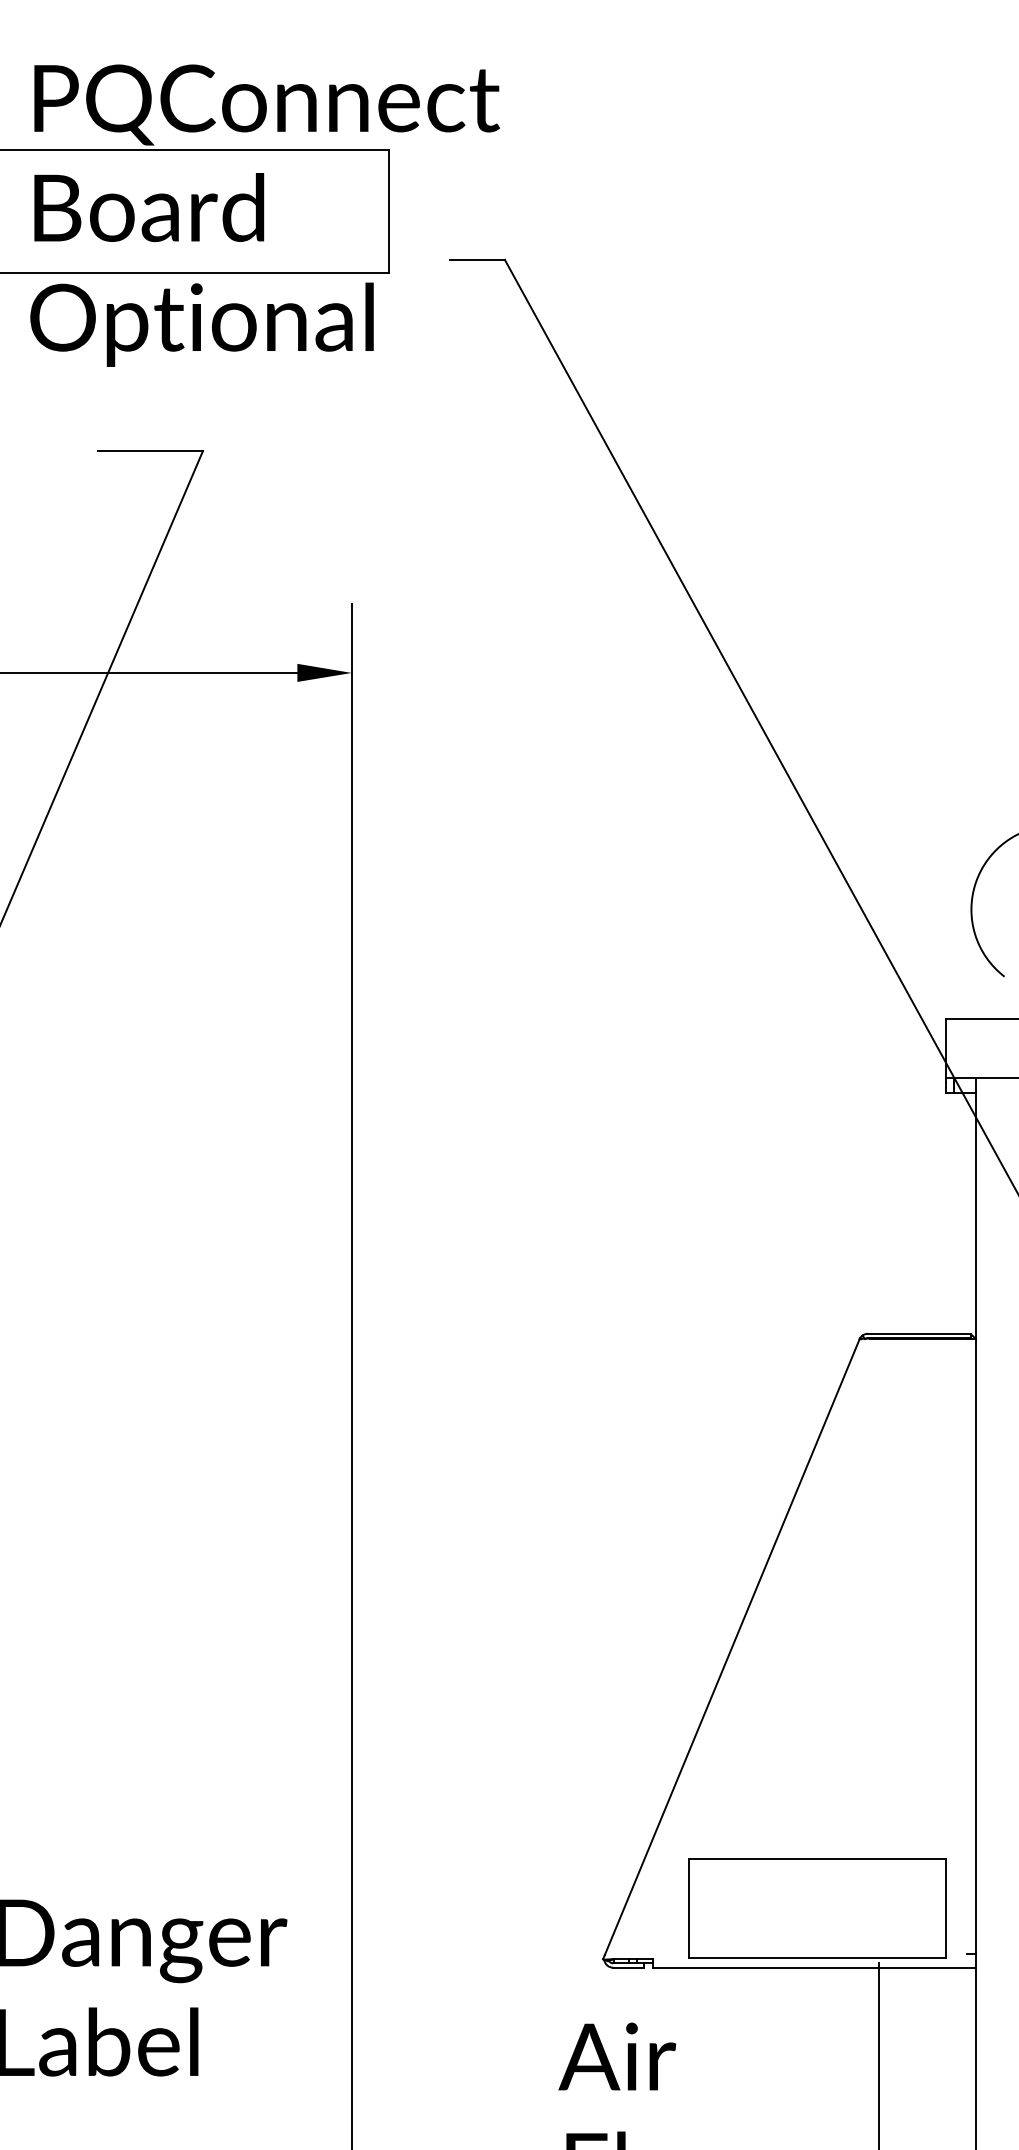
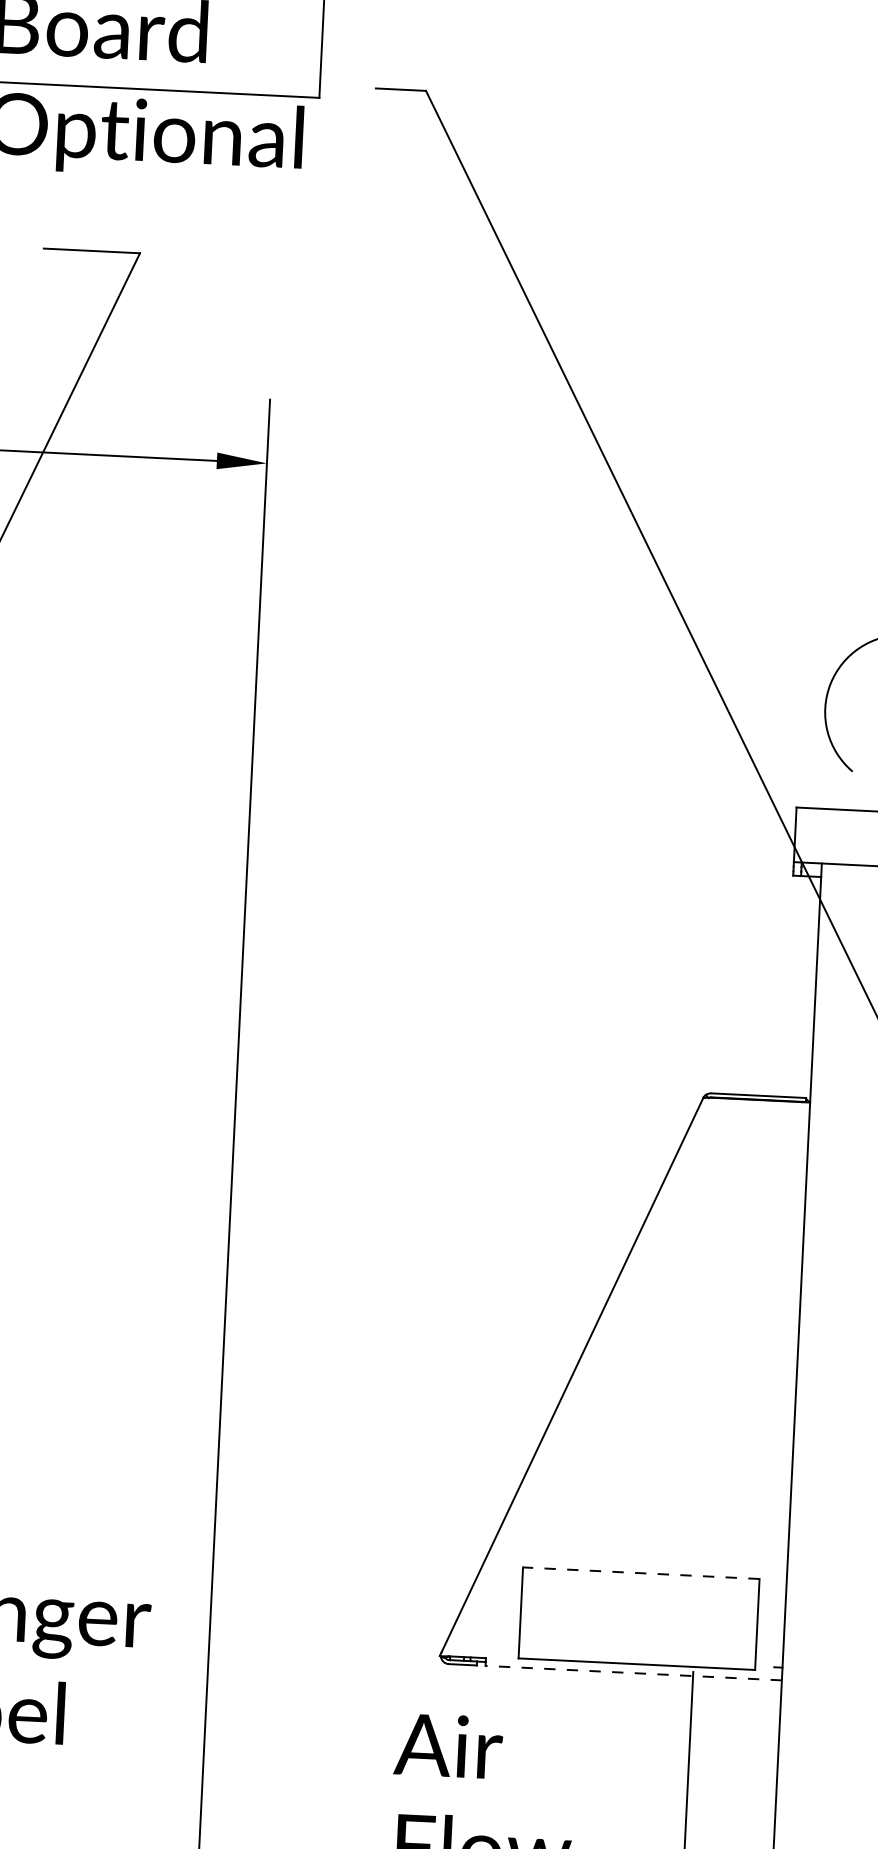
line: (817, 1858) -> (641, 1572), solid -> dashed
line: (814, 1967) -> (633, 1672), solid -> dashed

